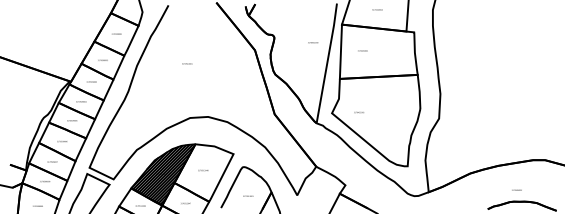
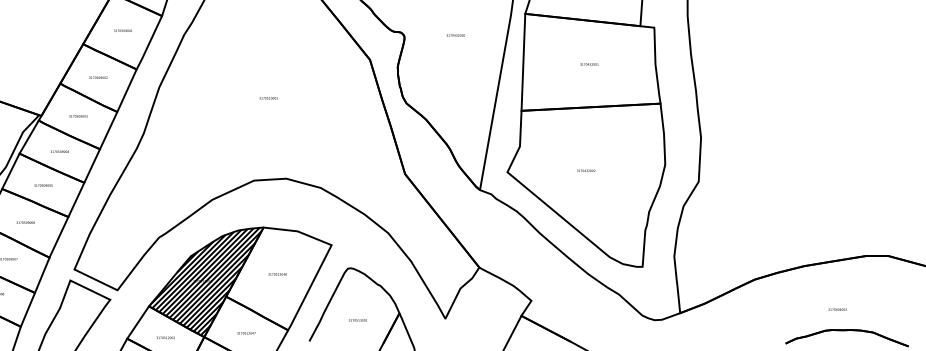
text: (313, 42) -> (456, 35), moved
text: (362, 50) -> (588, 63), moved
text: (187, 63) -> (269, 97), moved
text: (358, 112) -> (585, 170), moved

